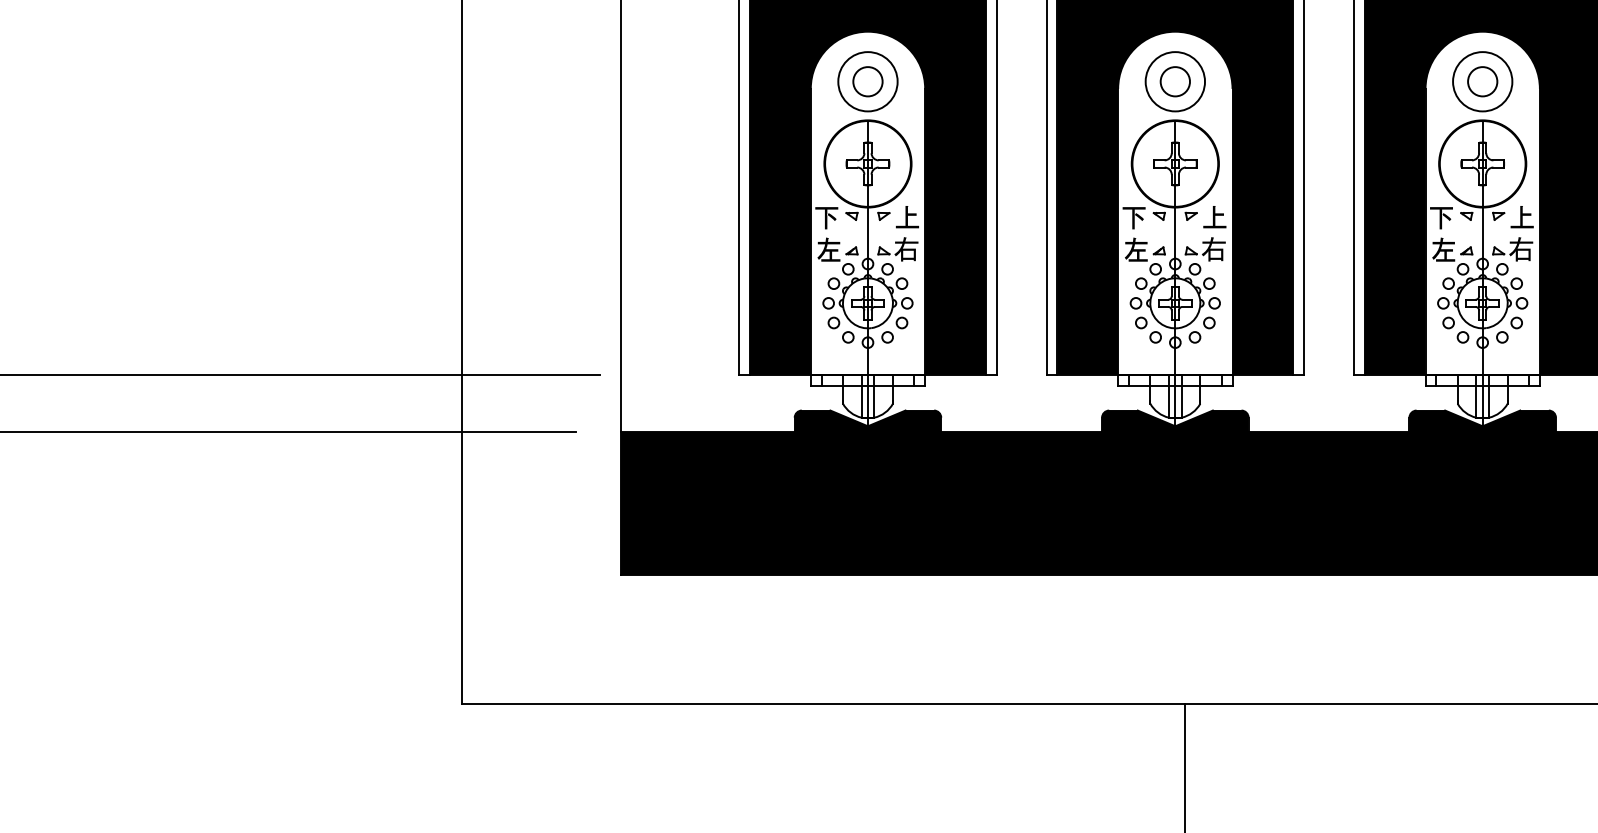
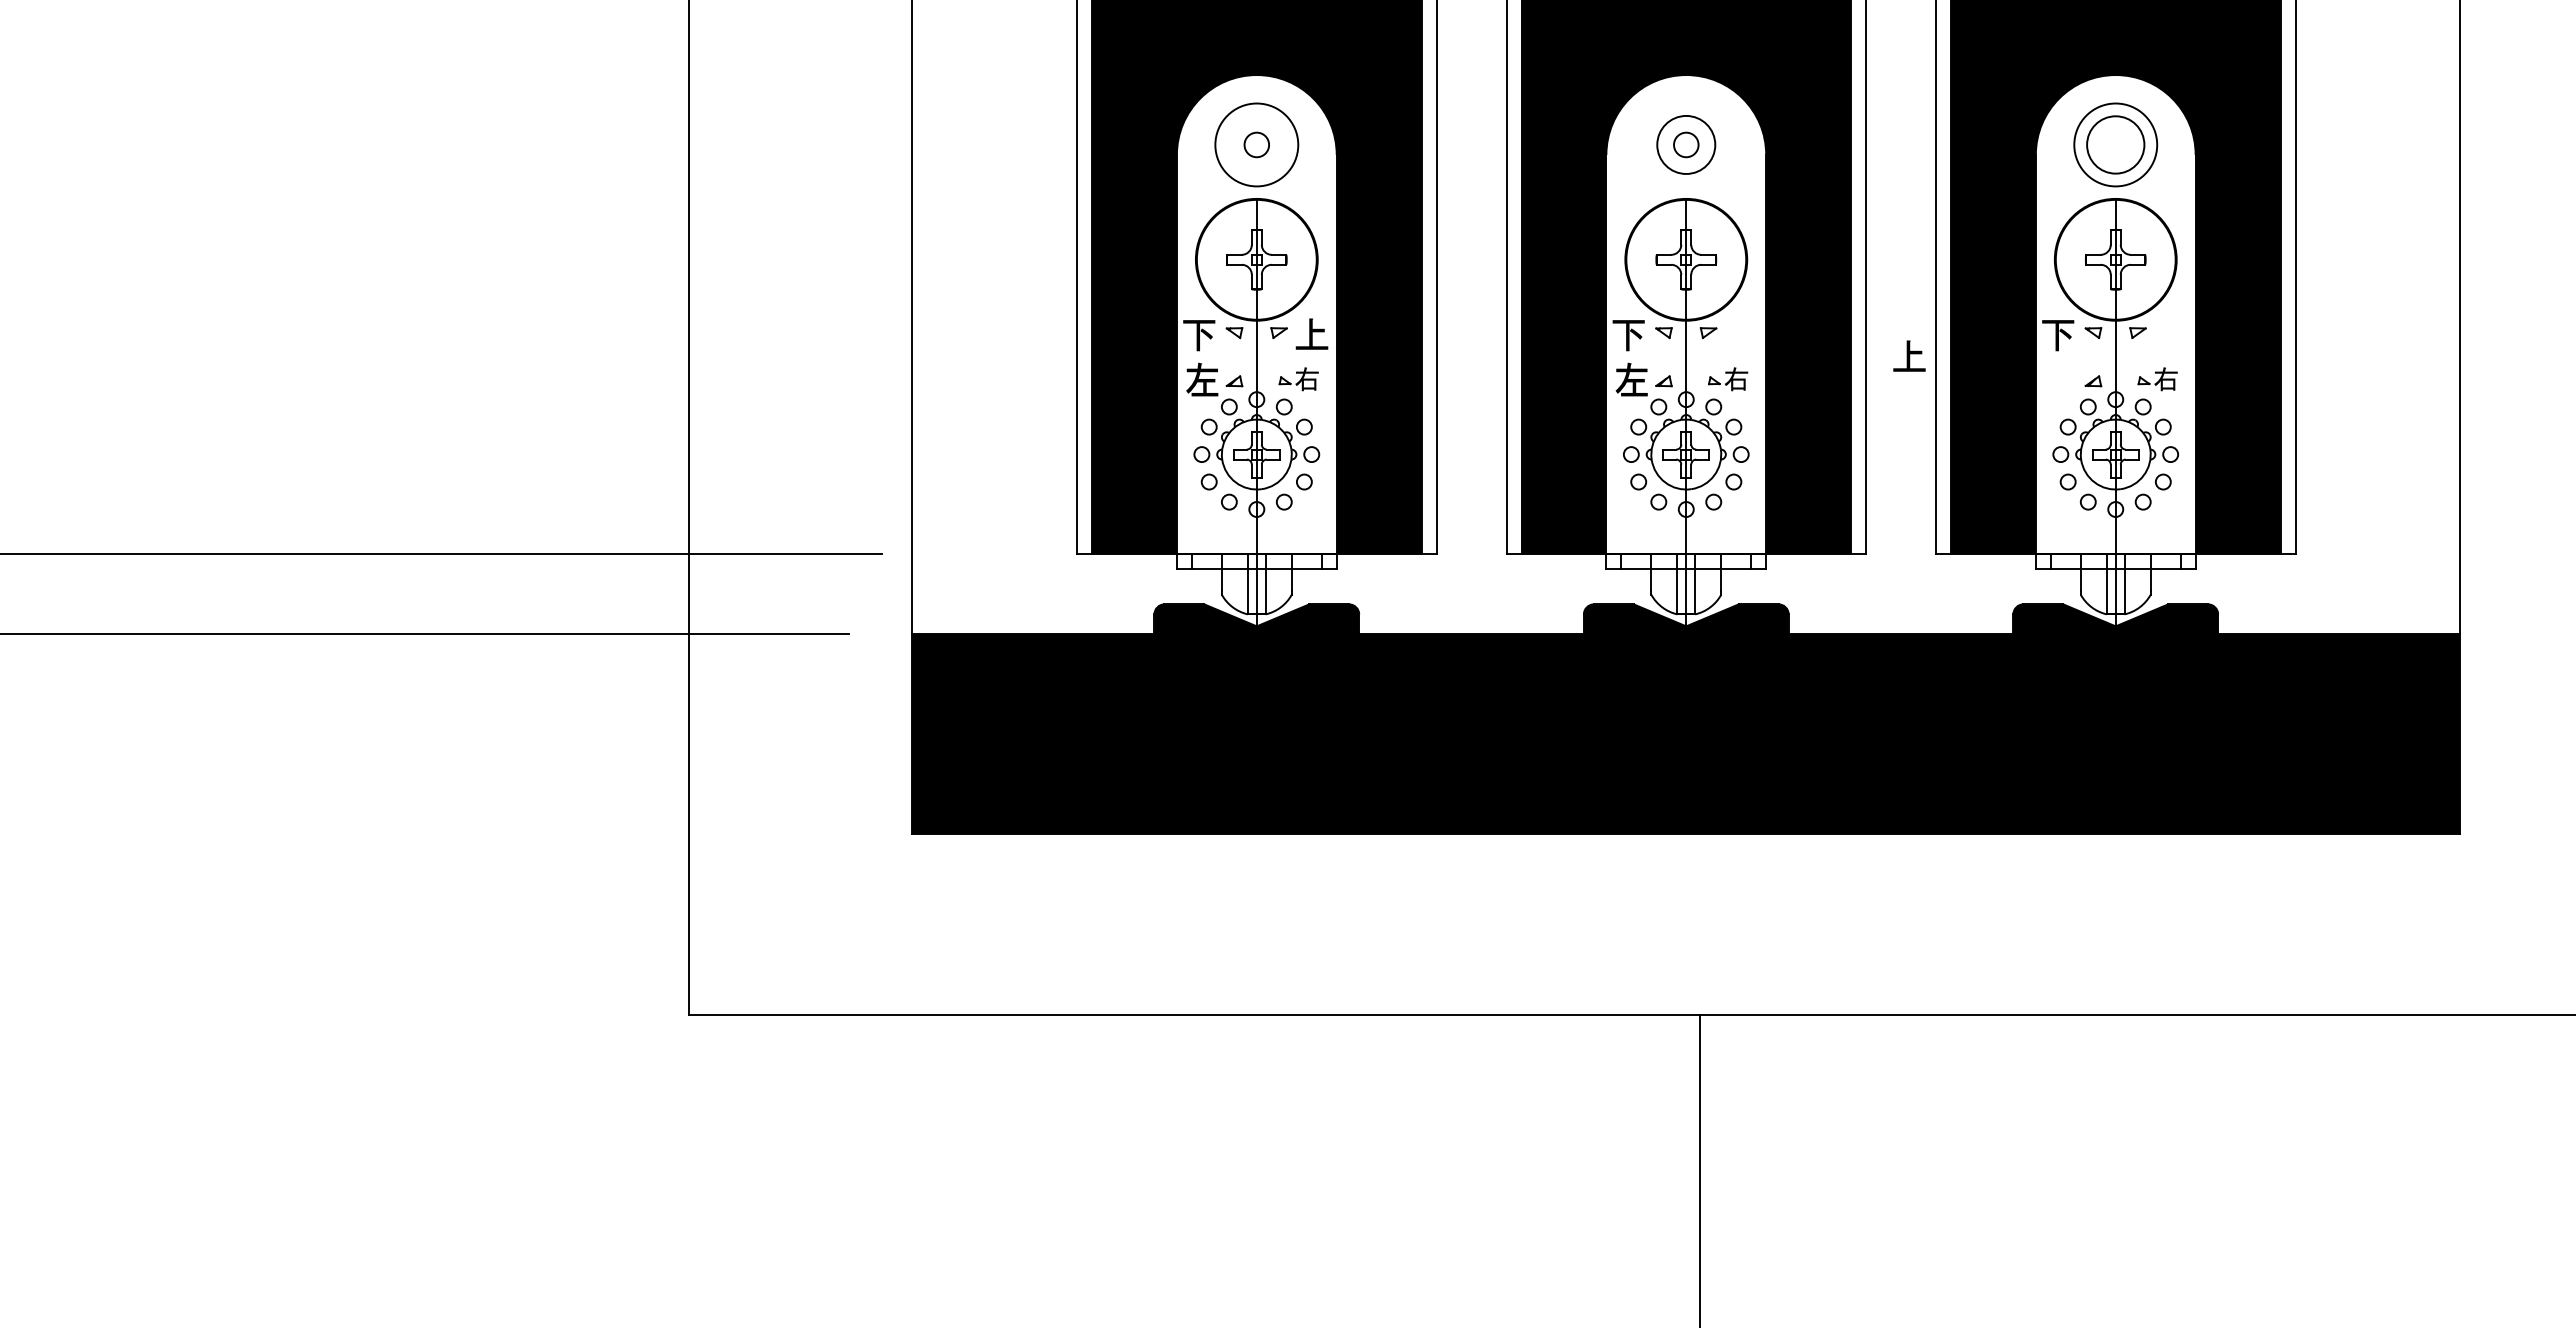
circle: (867, 81) -> (1256, 144), size x0.6
circle: (1174, 81) -> (1685, 144), size x0.6
circle: (1174, 81) -> (1685, 144), size x0.7
circle: (1482, 81) -> (2115, 144), size x1.4
part: (1214, 216) -> (1909, 355), moved
fill: (1521, 216) -> (2170, 333), removed
part: (897, 249) -> (1298, 379), size x0.7
part: (1204, 249) -> (1727, 379), size x0.7
fill: (1443, 249) -> (2060, 379), removed
part: (1512, 249) -> (2157, 379), size x0.7

